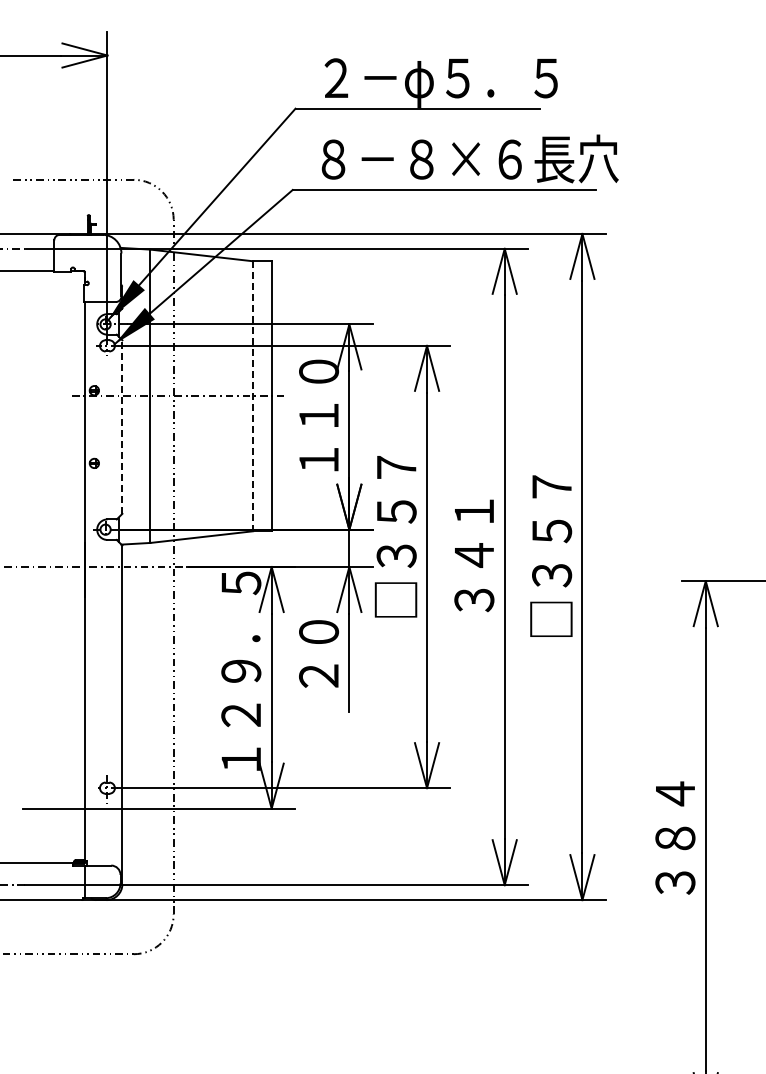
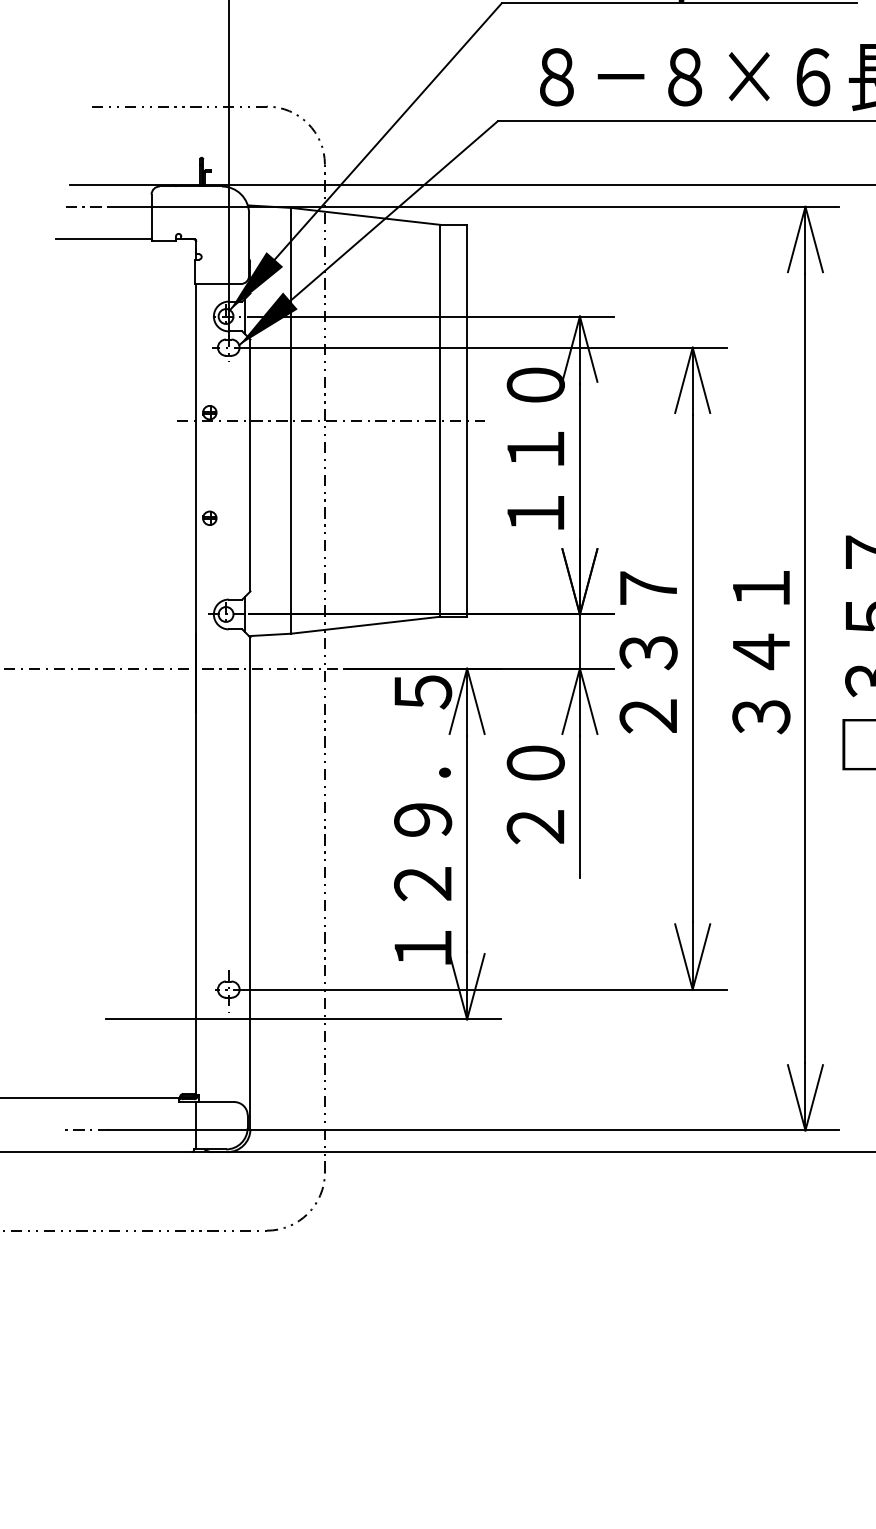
line: (253, 396) -> (440, 421), dashed -> solid
line: (122, 427) -> (250, 466), dashed -> solid
text: (395, 536) -> (646, 624), □３５７ -> ２３７

